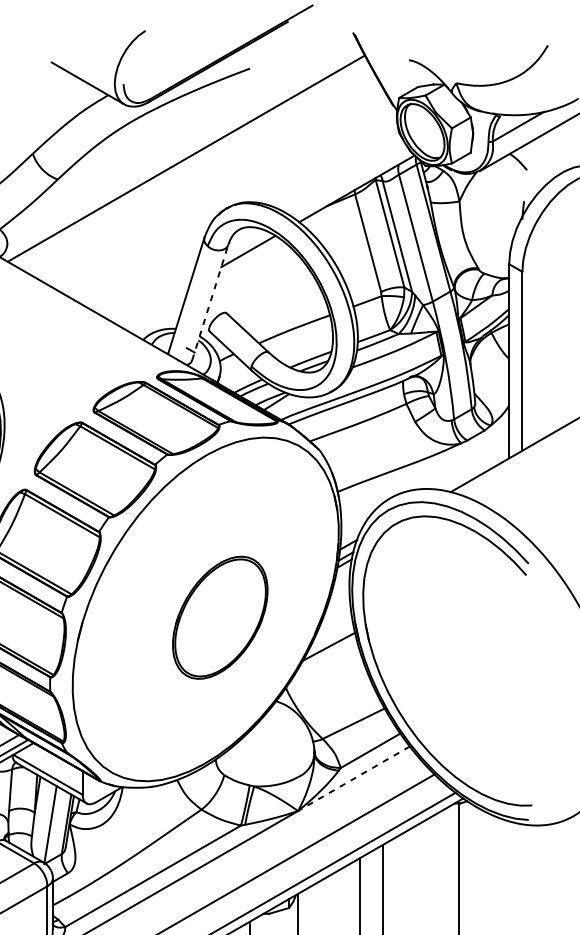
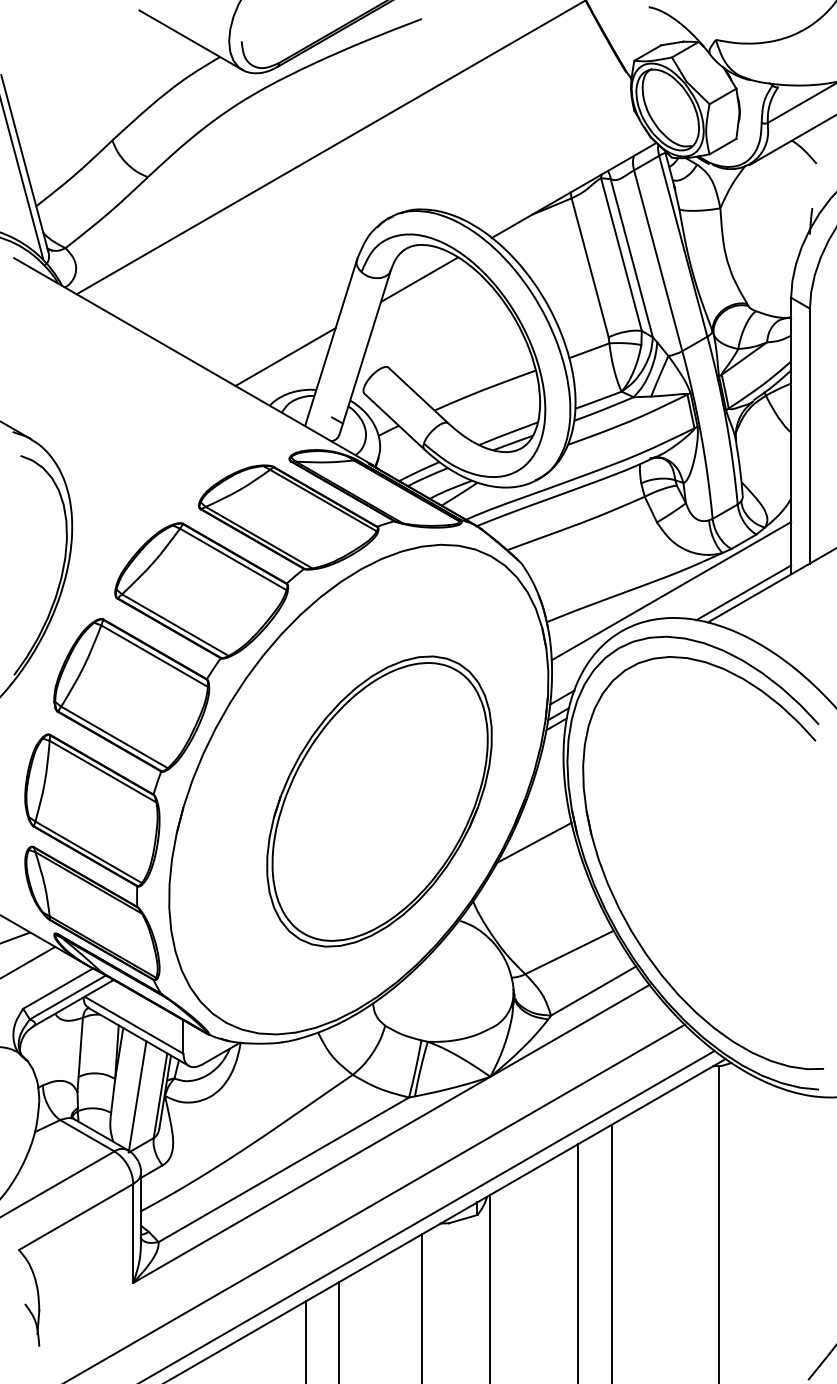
line: (210, 302) -> (365, 352), dashed -> solid
line: (154, 305) -> (285, 356), added
line: (425, 470) -> (671, 591), added
line: (475, 471) -> (743, 592), added
part: (220, 617) -> (379, 801), size x1.67
line: (354, 778) -> (570, 1030), dashed -> solid

